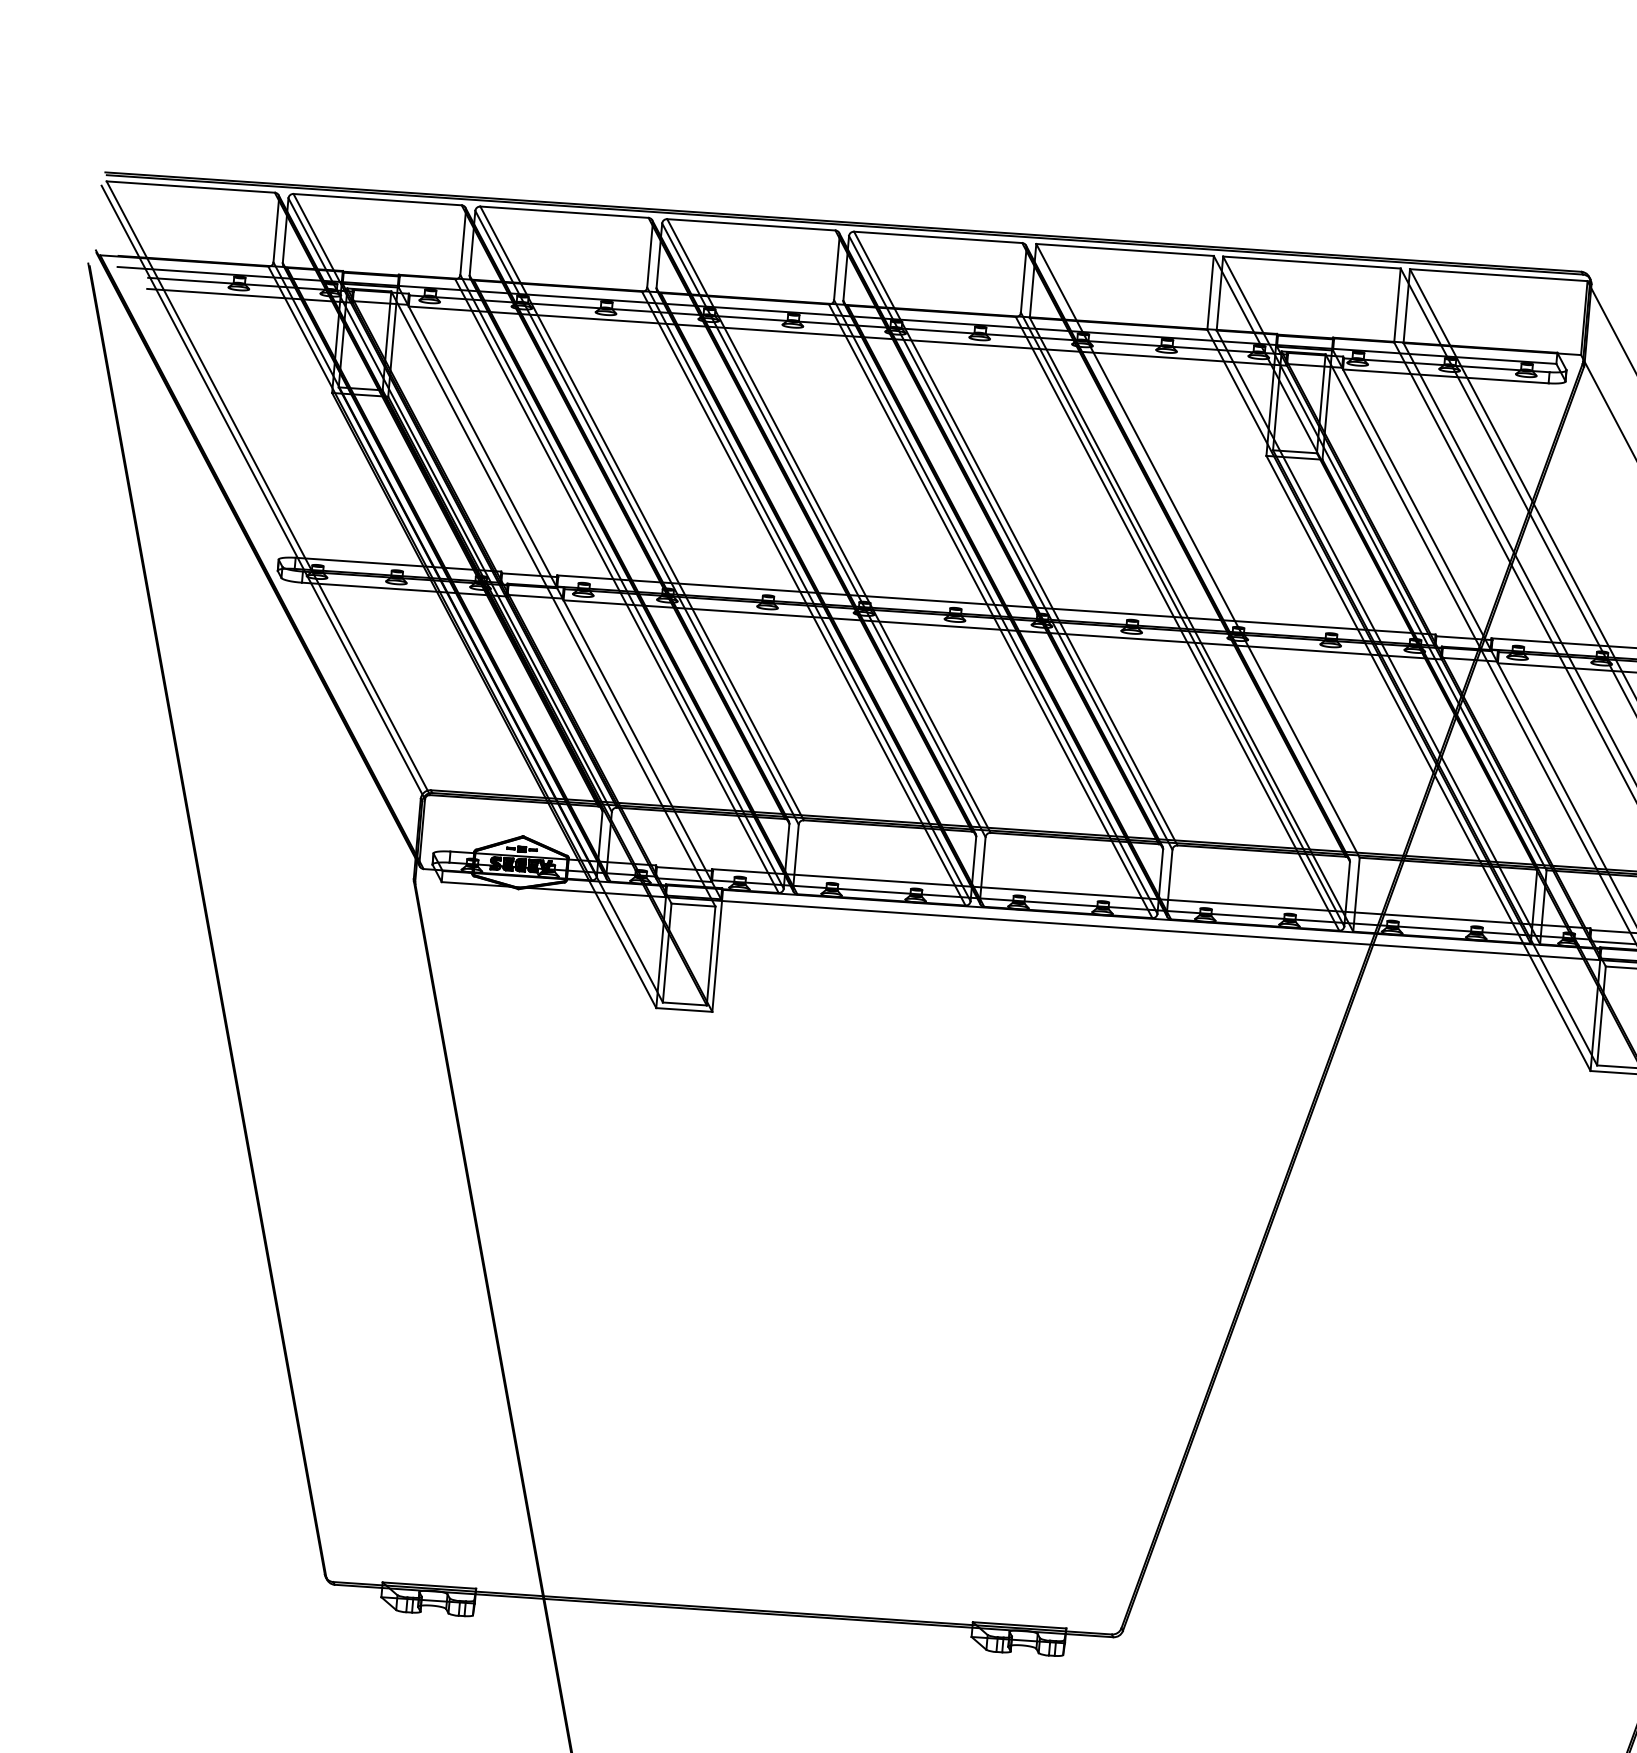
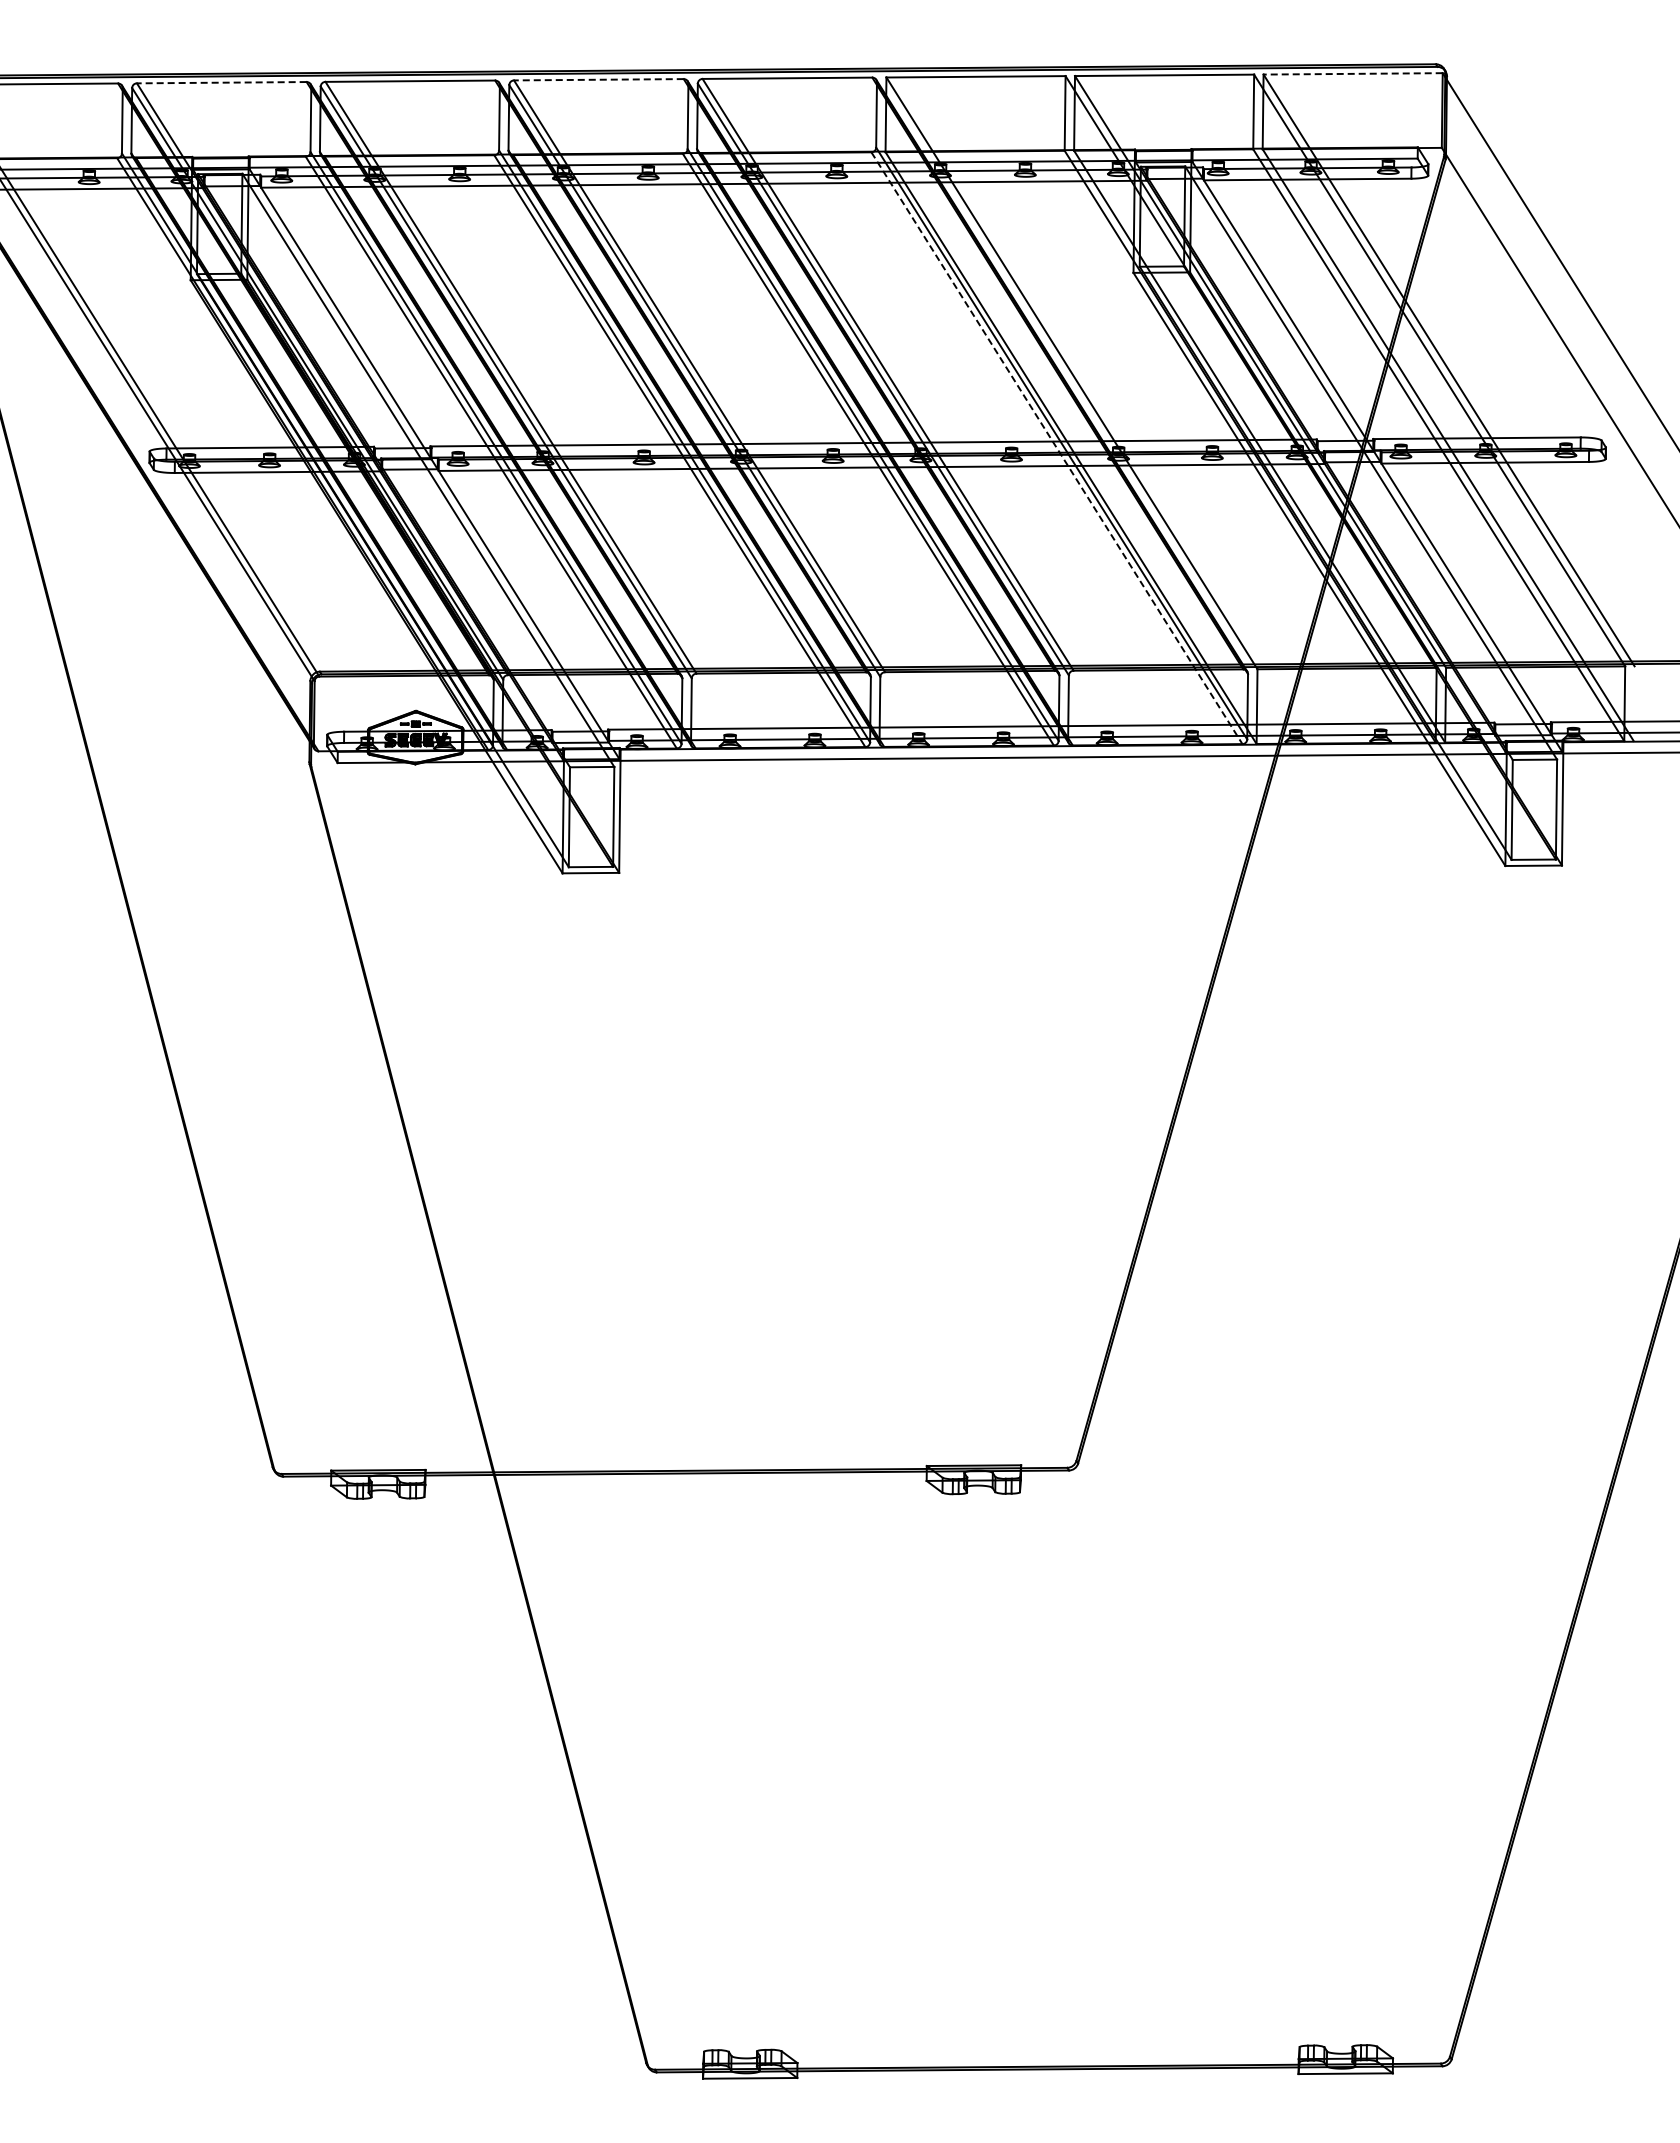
line: (377, 199) -> (221, 82), solid -> dashed
line: (750, 224) -> (598, 79), solid -> dashed
line: (1499, 274) -> (1353, 73), solid -> dashed
line: (1178, 624) -> (1057, 448), solid -> dashed

